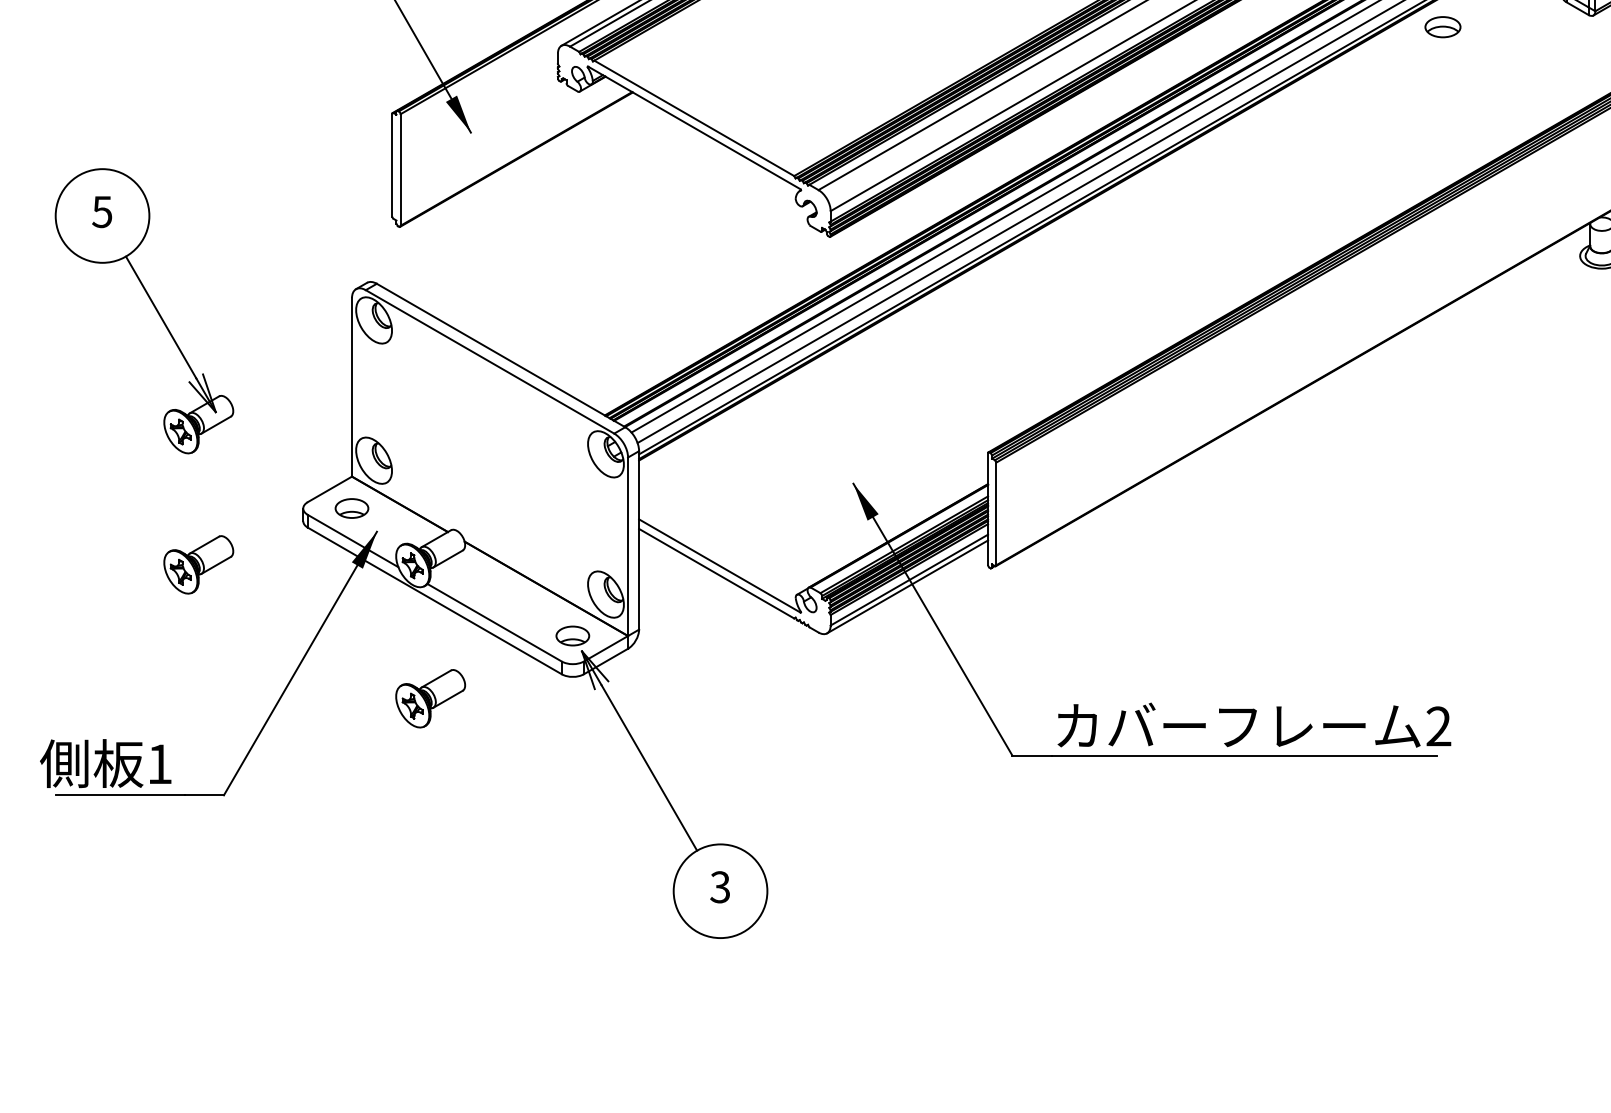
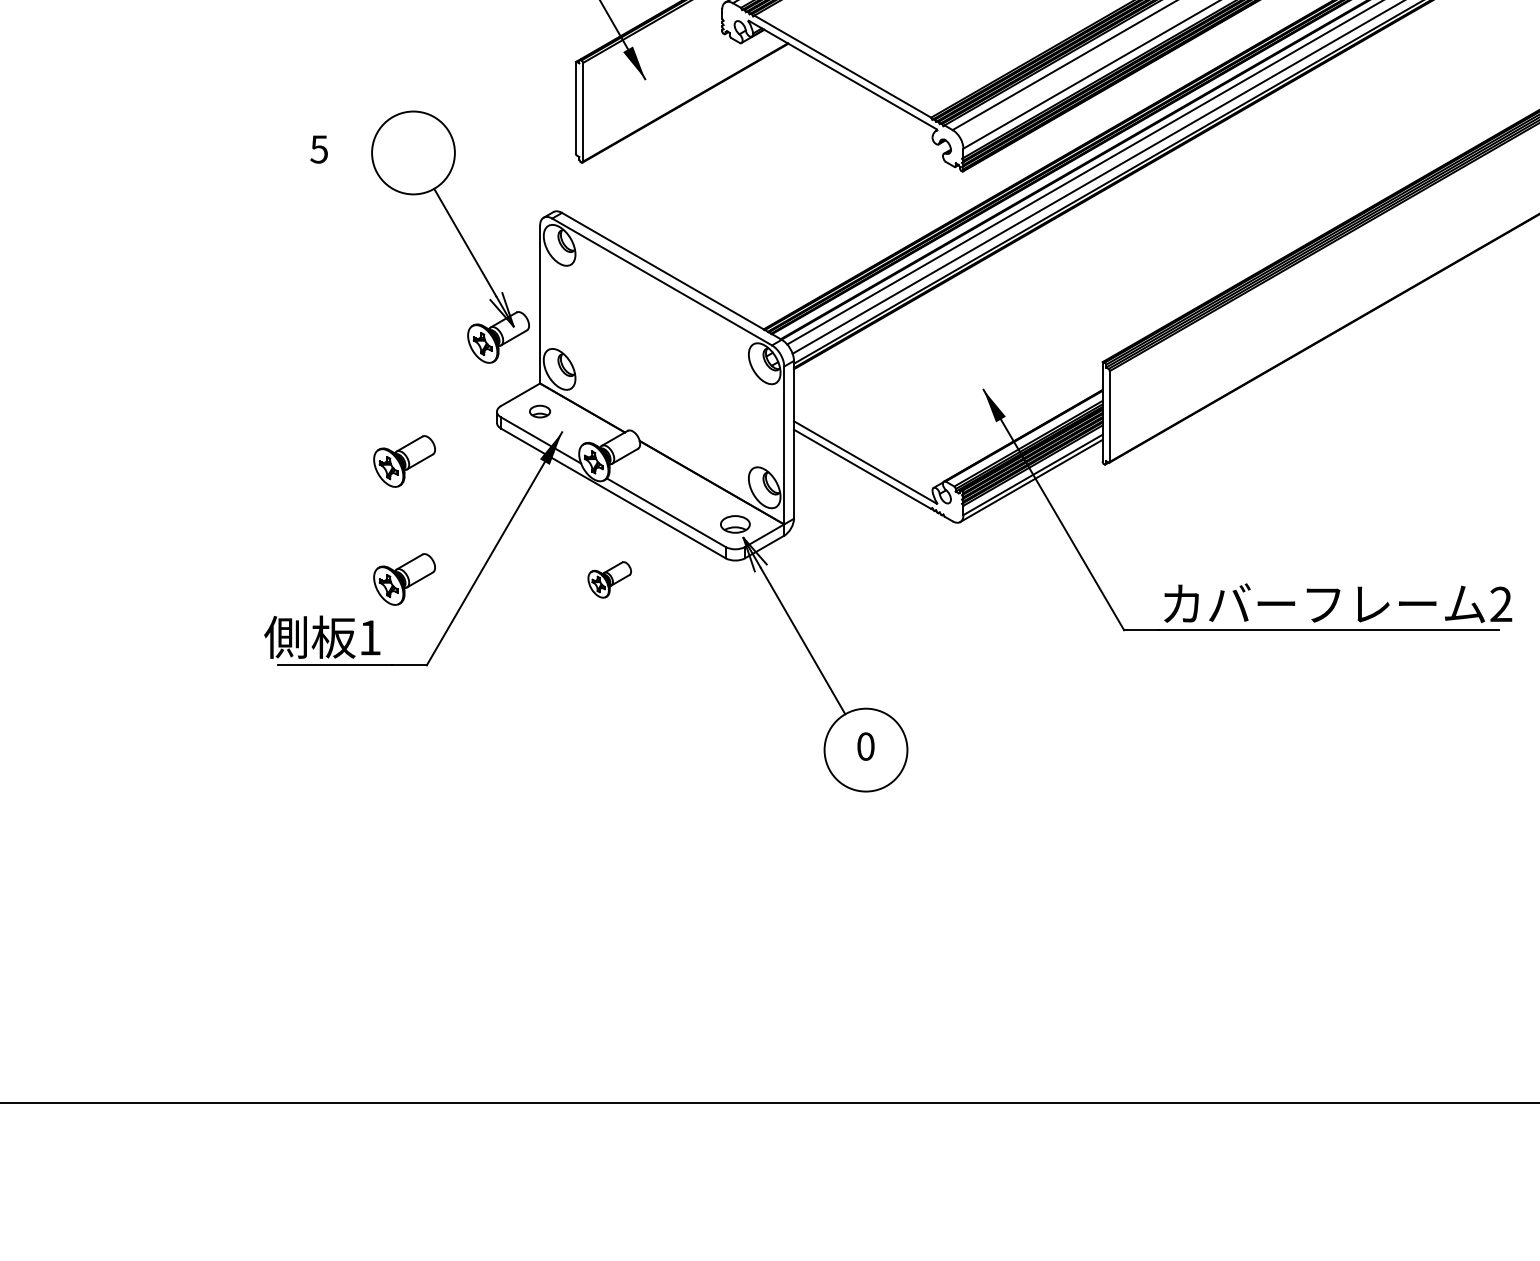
part: (153, 307) -> (458, 233), moved
part: (351, 508) -> (539, 411), size x0.7
part: (198, 698) -> (404, 579), added
part: (430, 698) -> (609, 579), size x0.7
text: (719, 887) -> (865, 746), 3 -> 0

